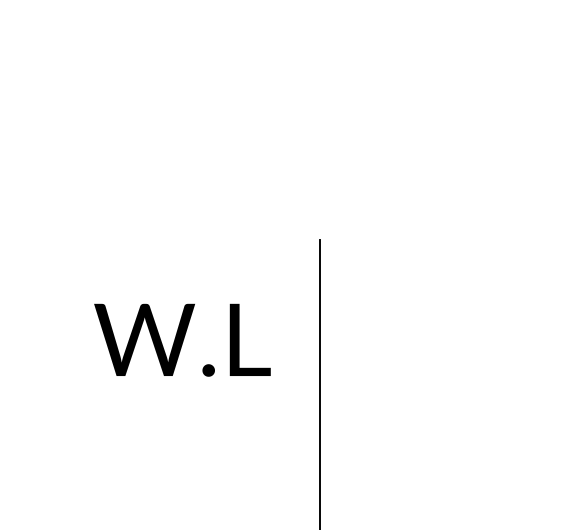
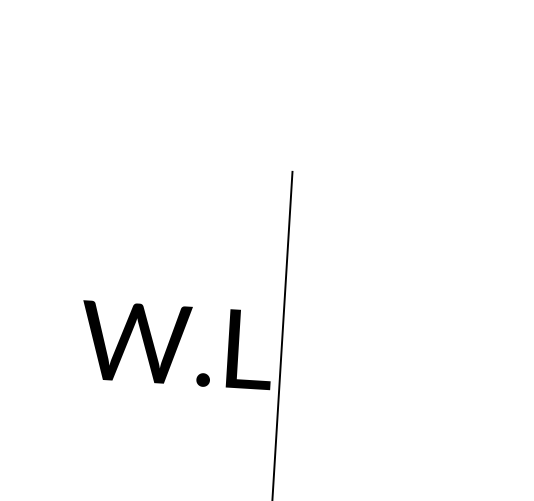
text: (182, 339) -> (176, 344), moved

